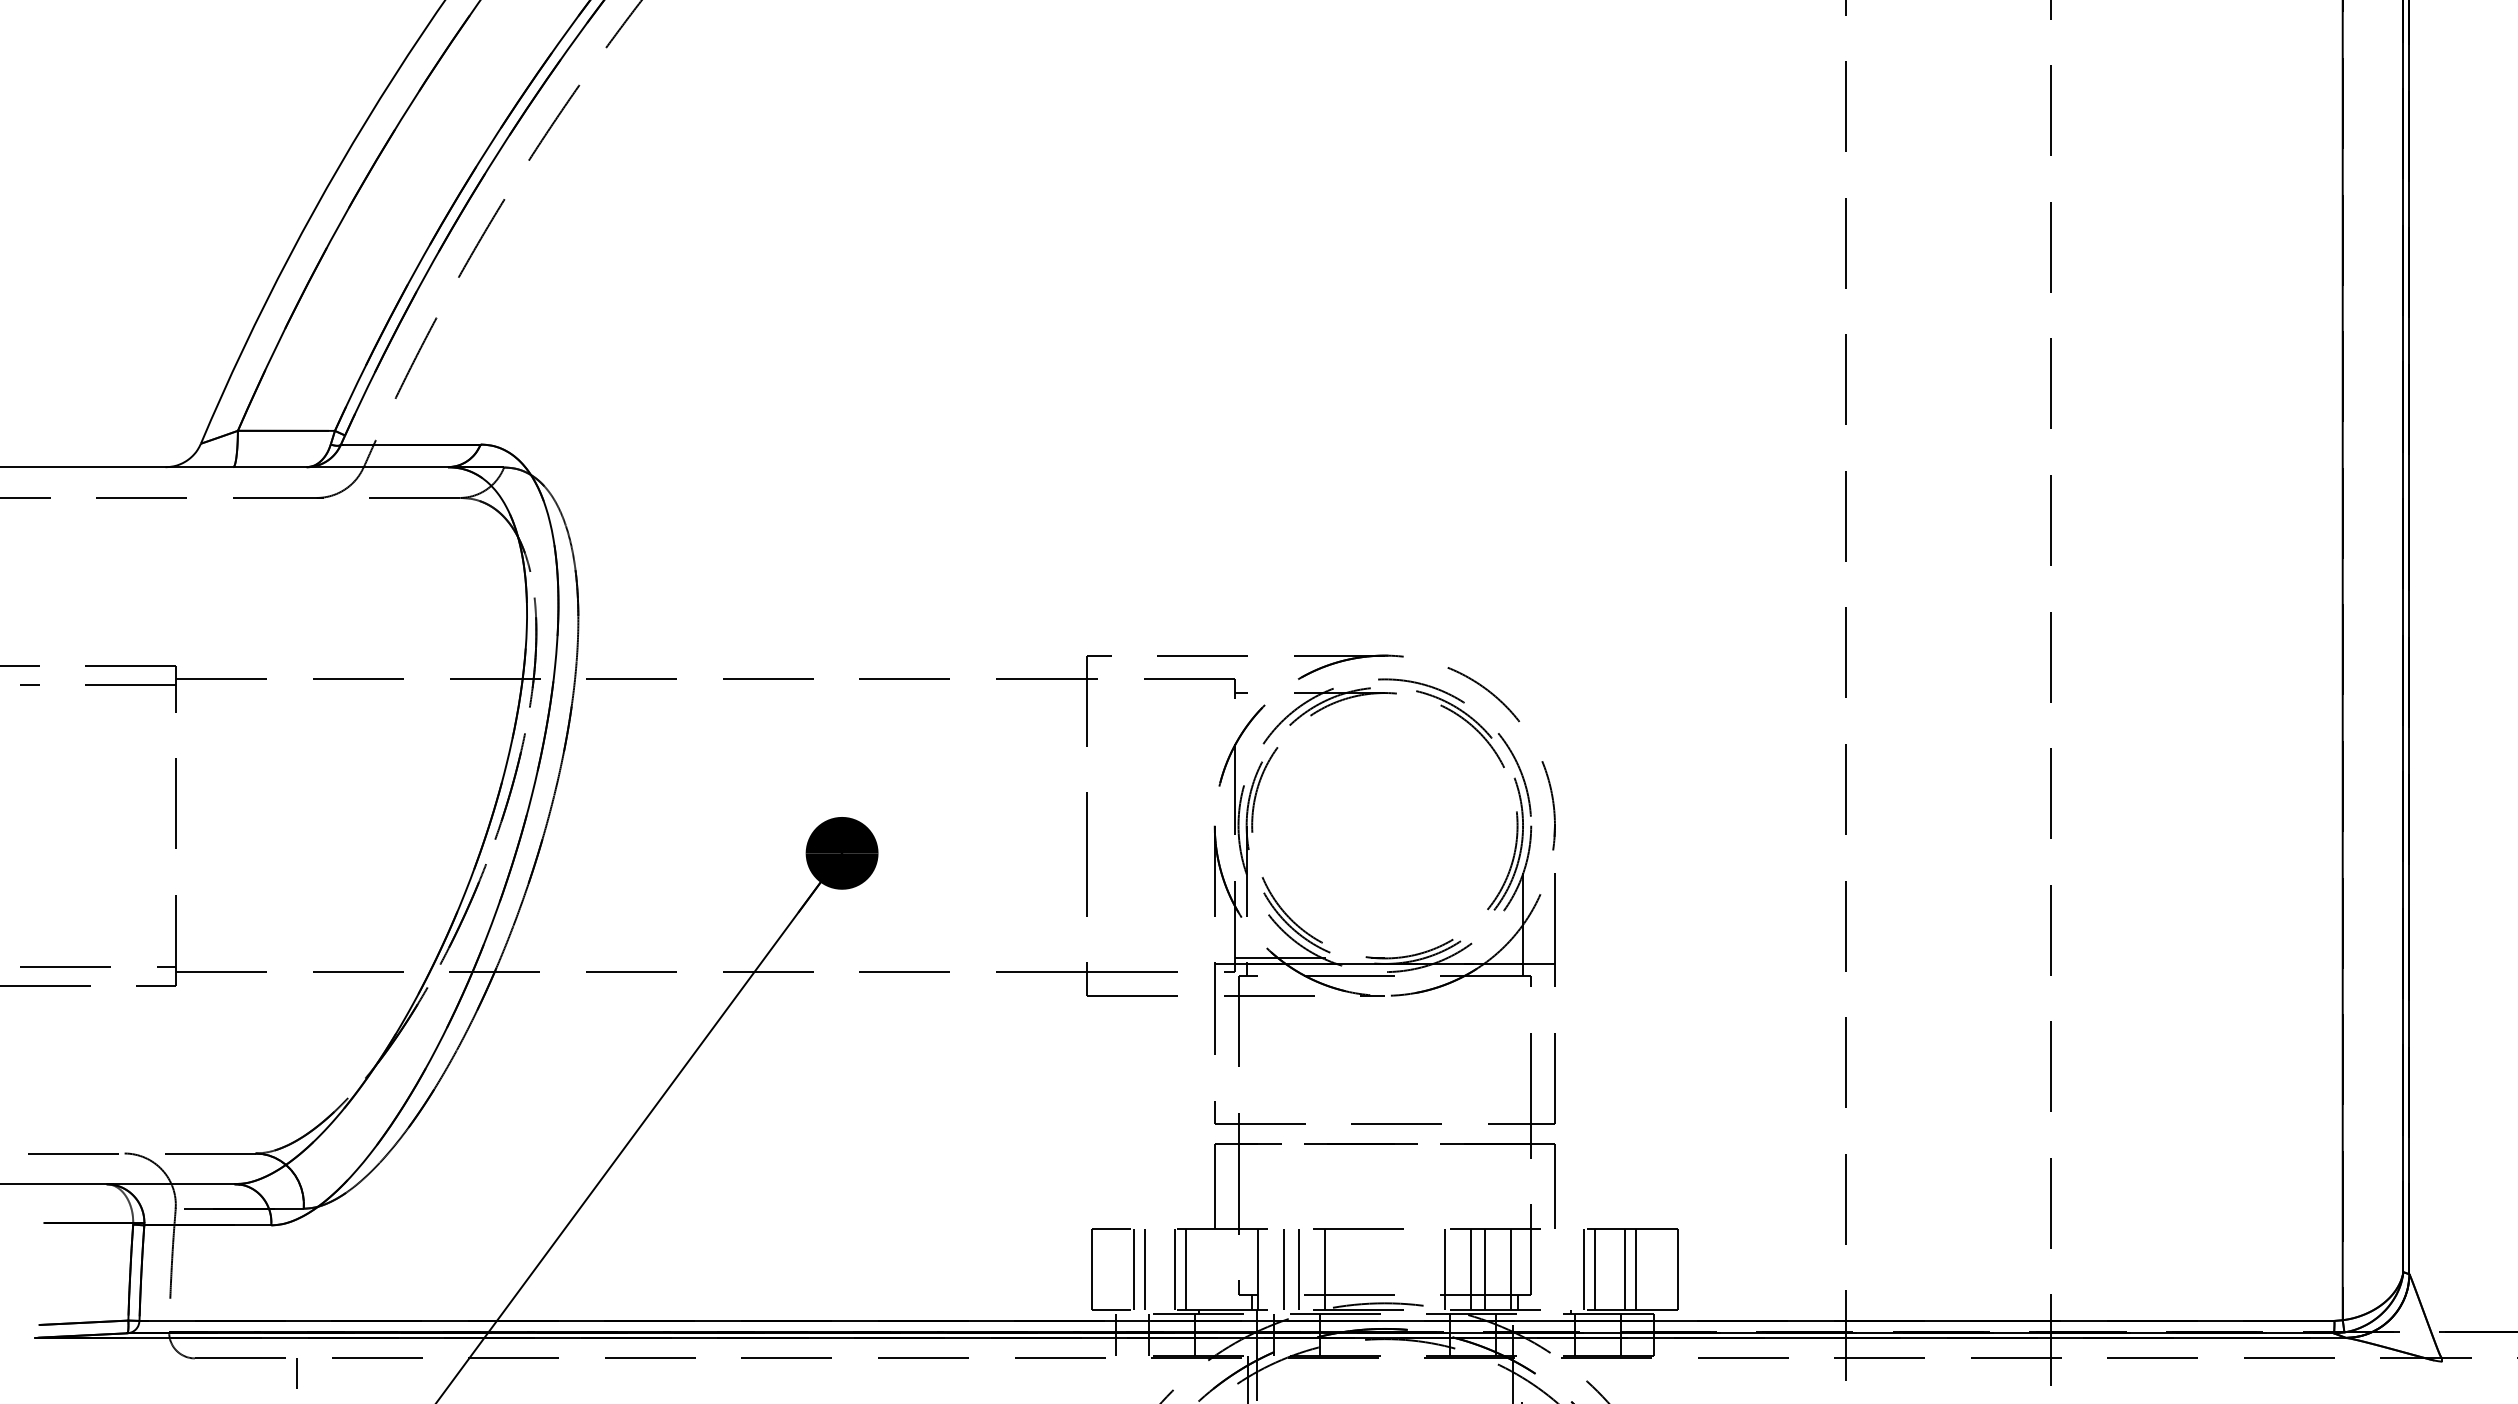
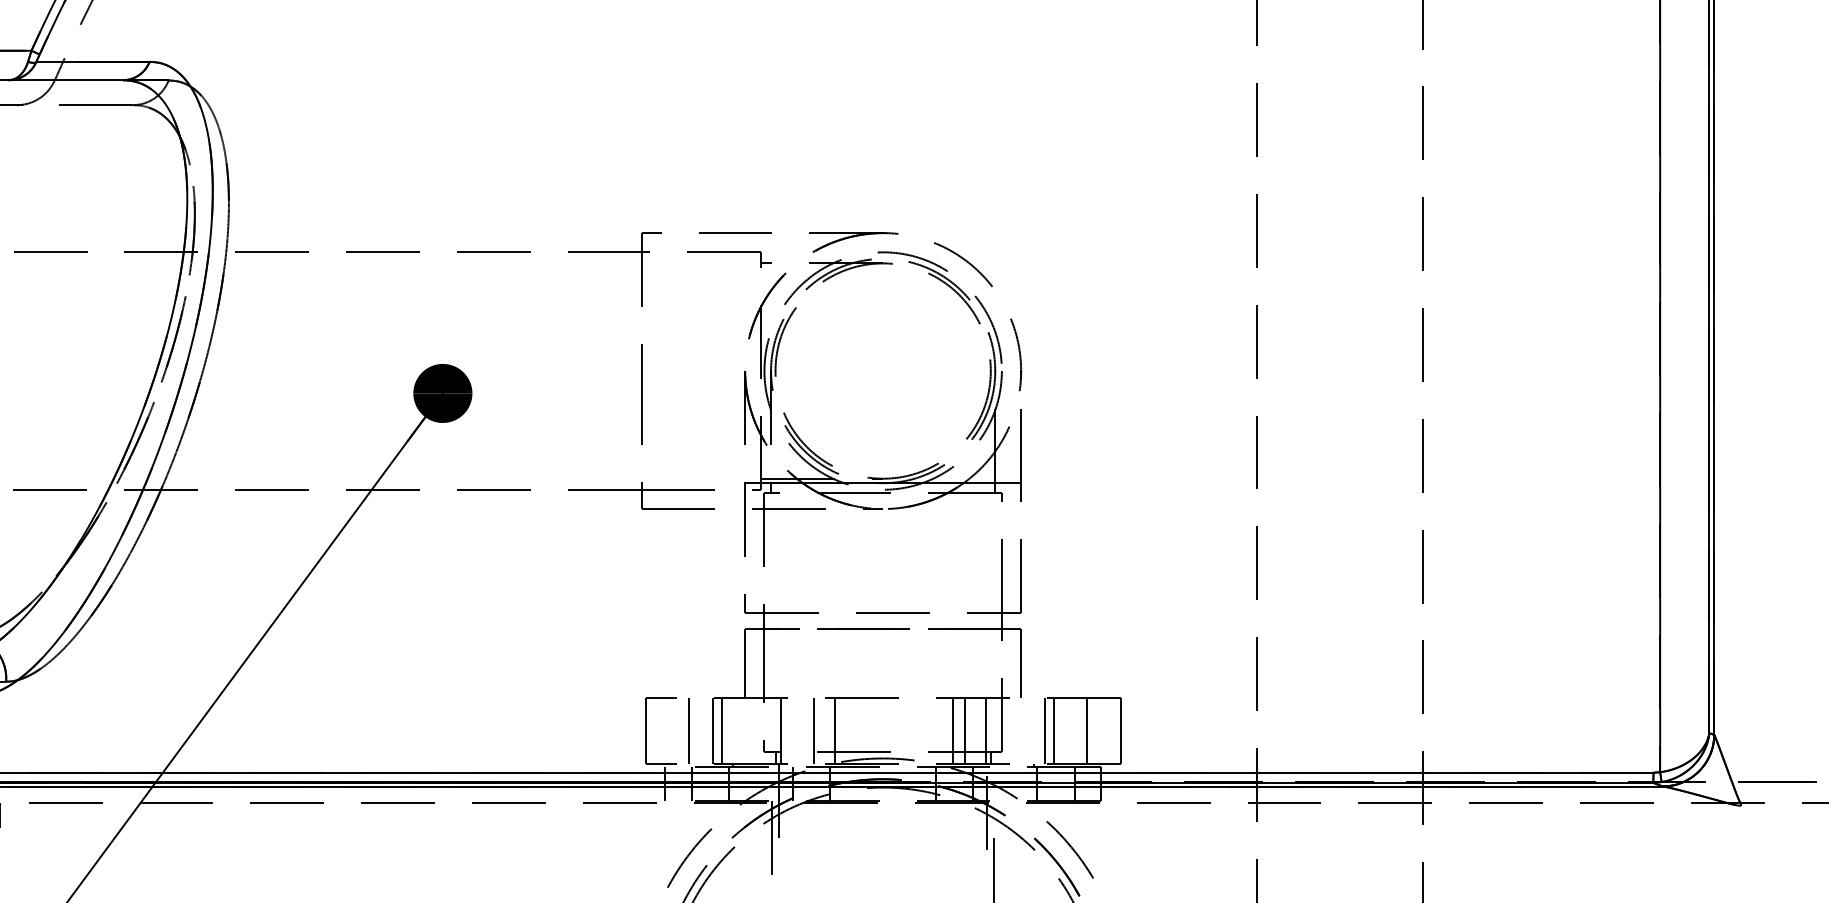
line: (1134, 1269) -> (680, 731), removed
line: (1284, 1269) -> (801, 731), removed
line: (1444, 1269) -> (931, 731), removed
line: (1624, 1269) -> (1077, 731), removed

